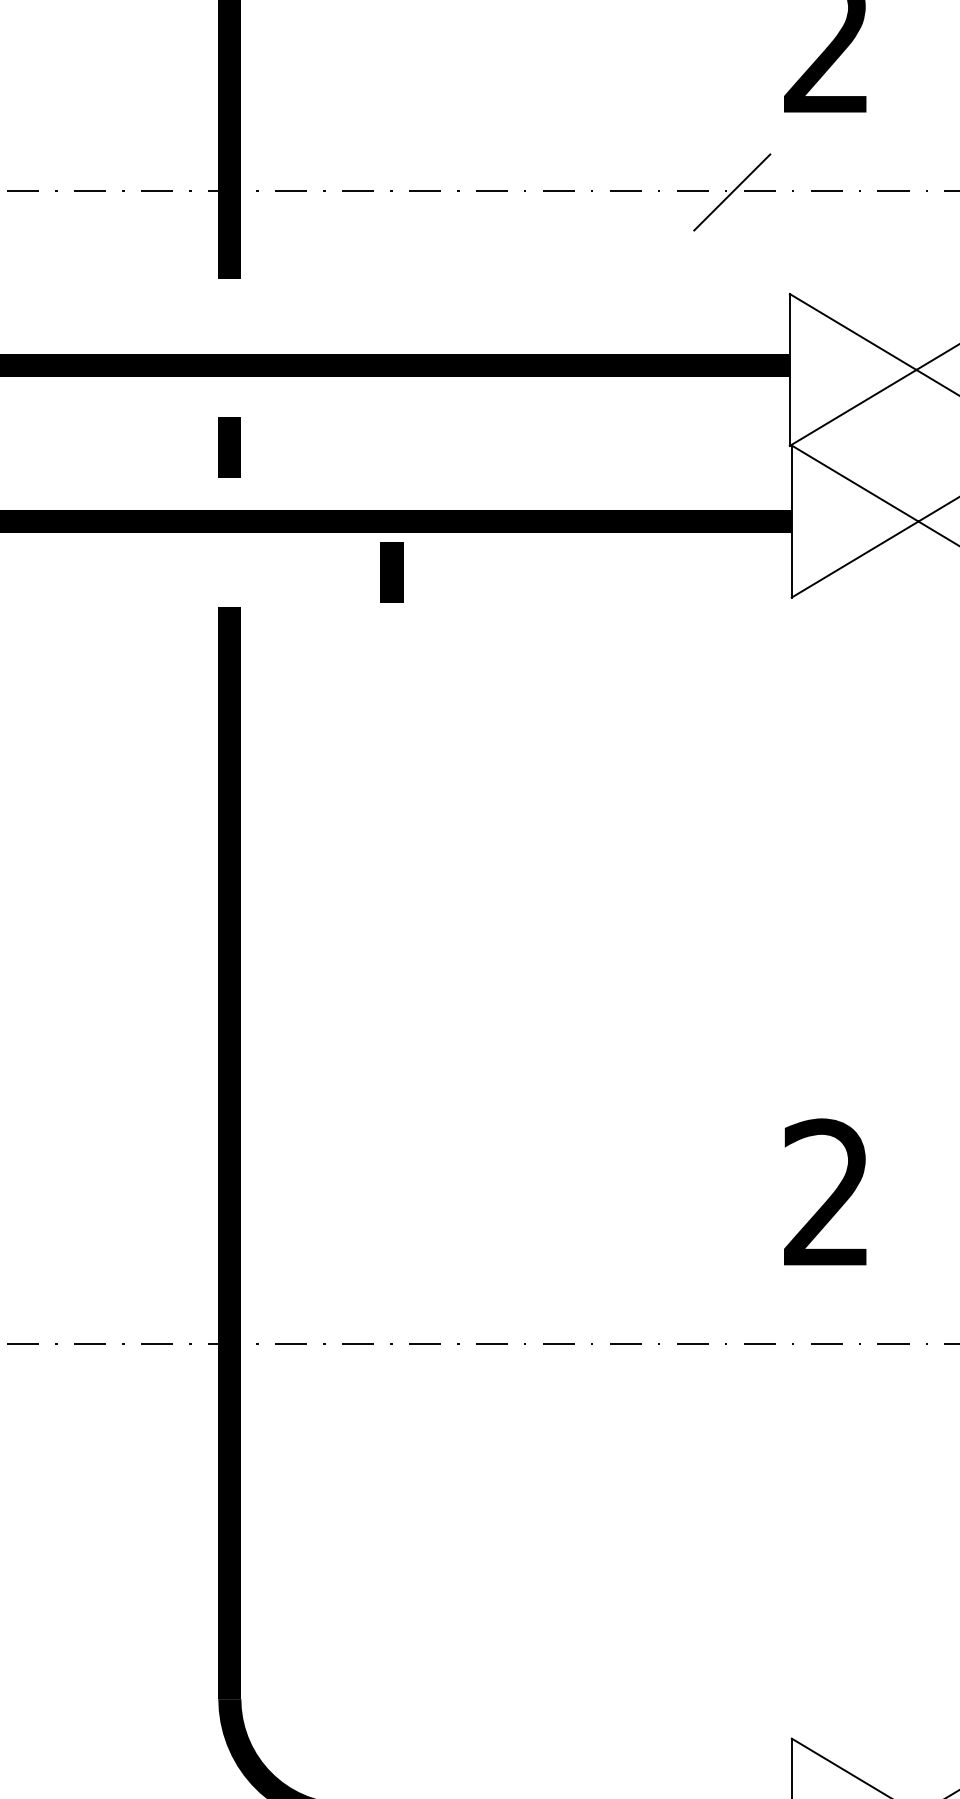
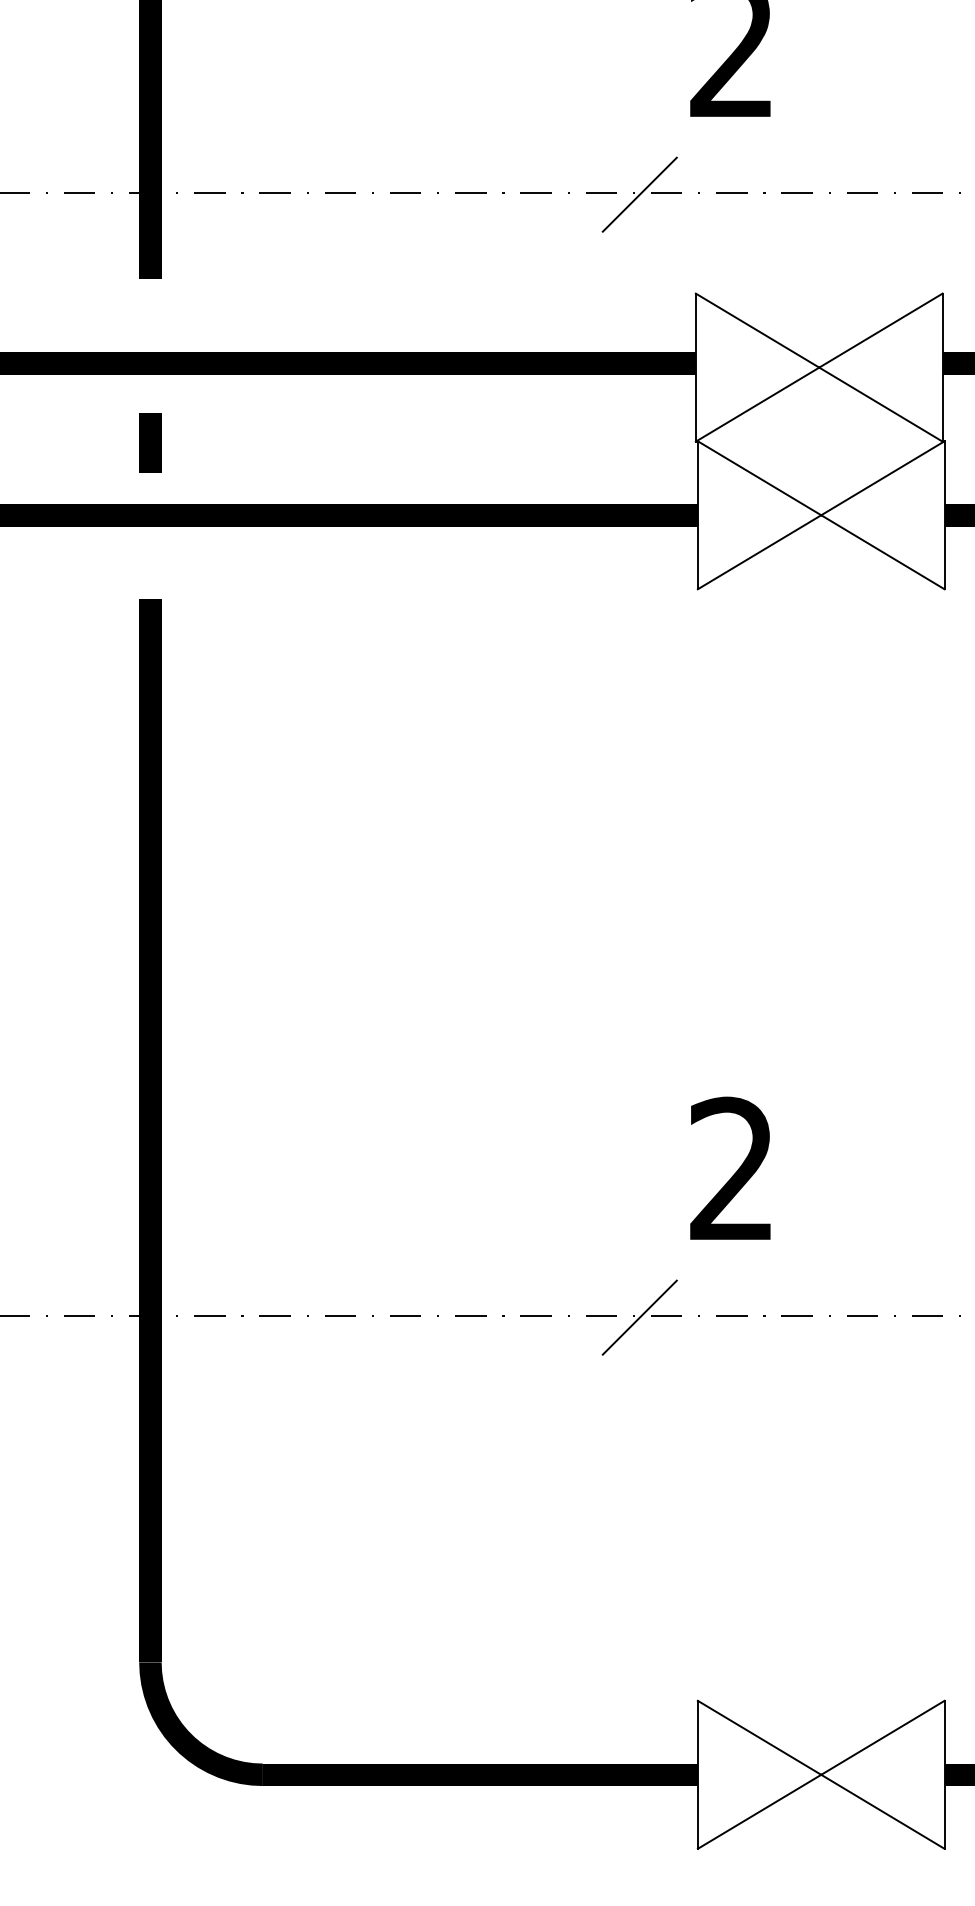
line: (392, 572) -> (308, 564), removed
line: (731, 1345) -> (639, 1317), added

